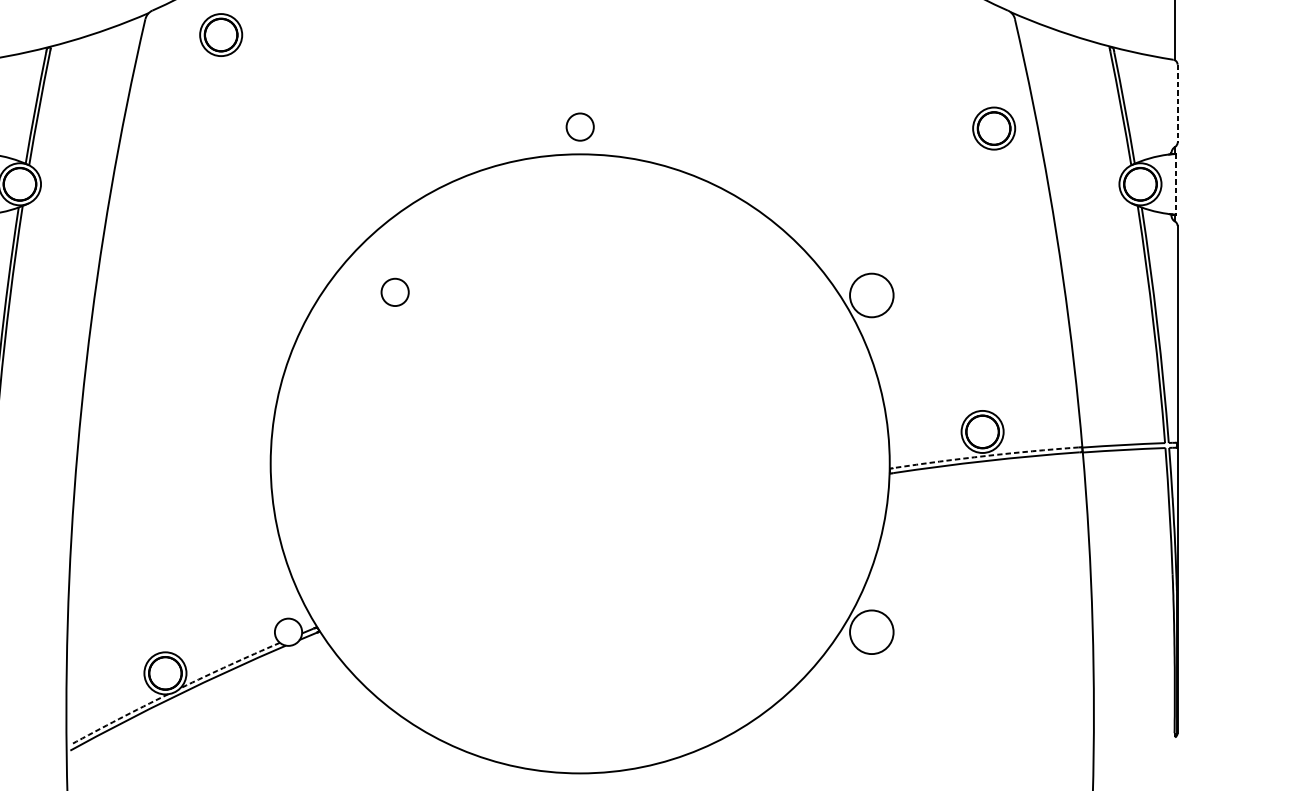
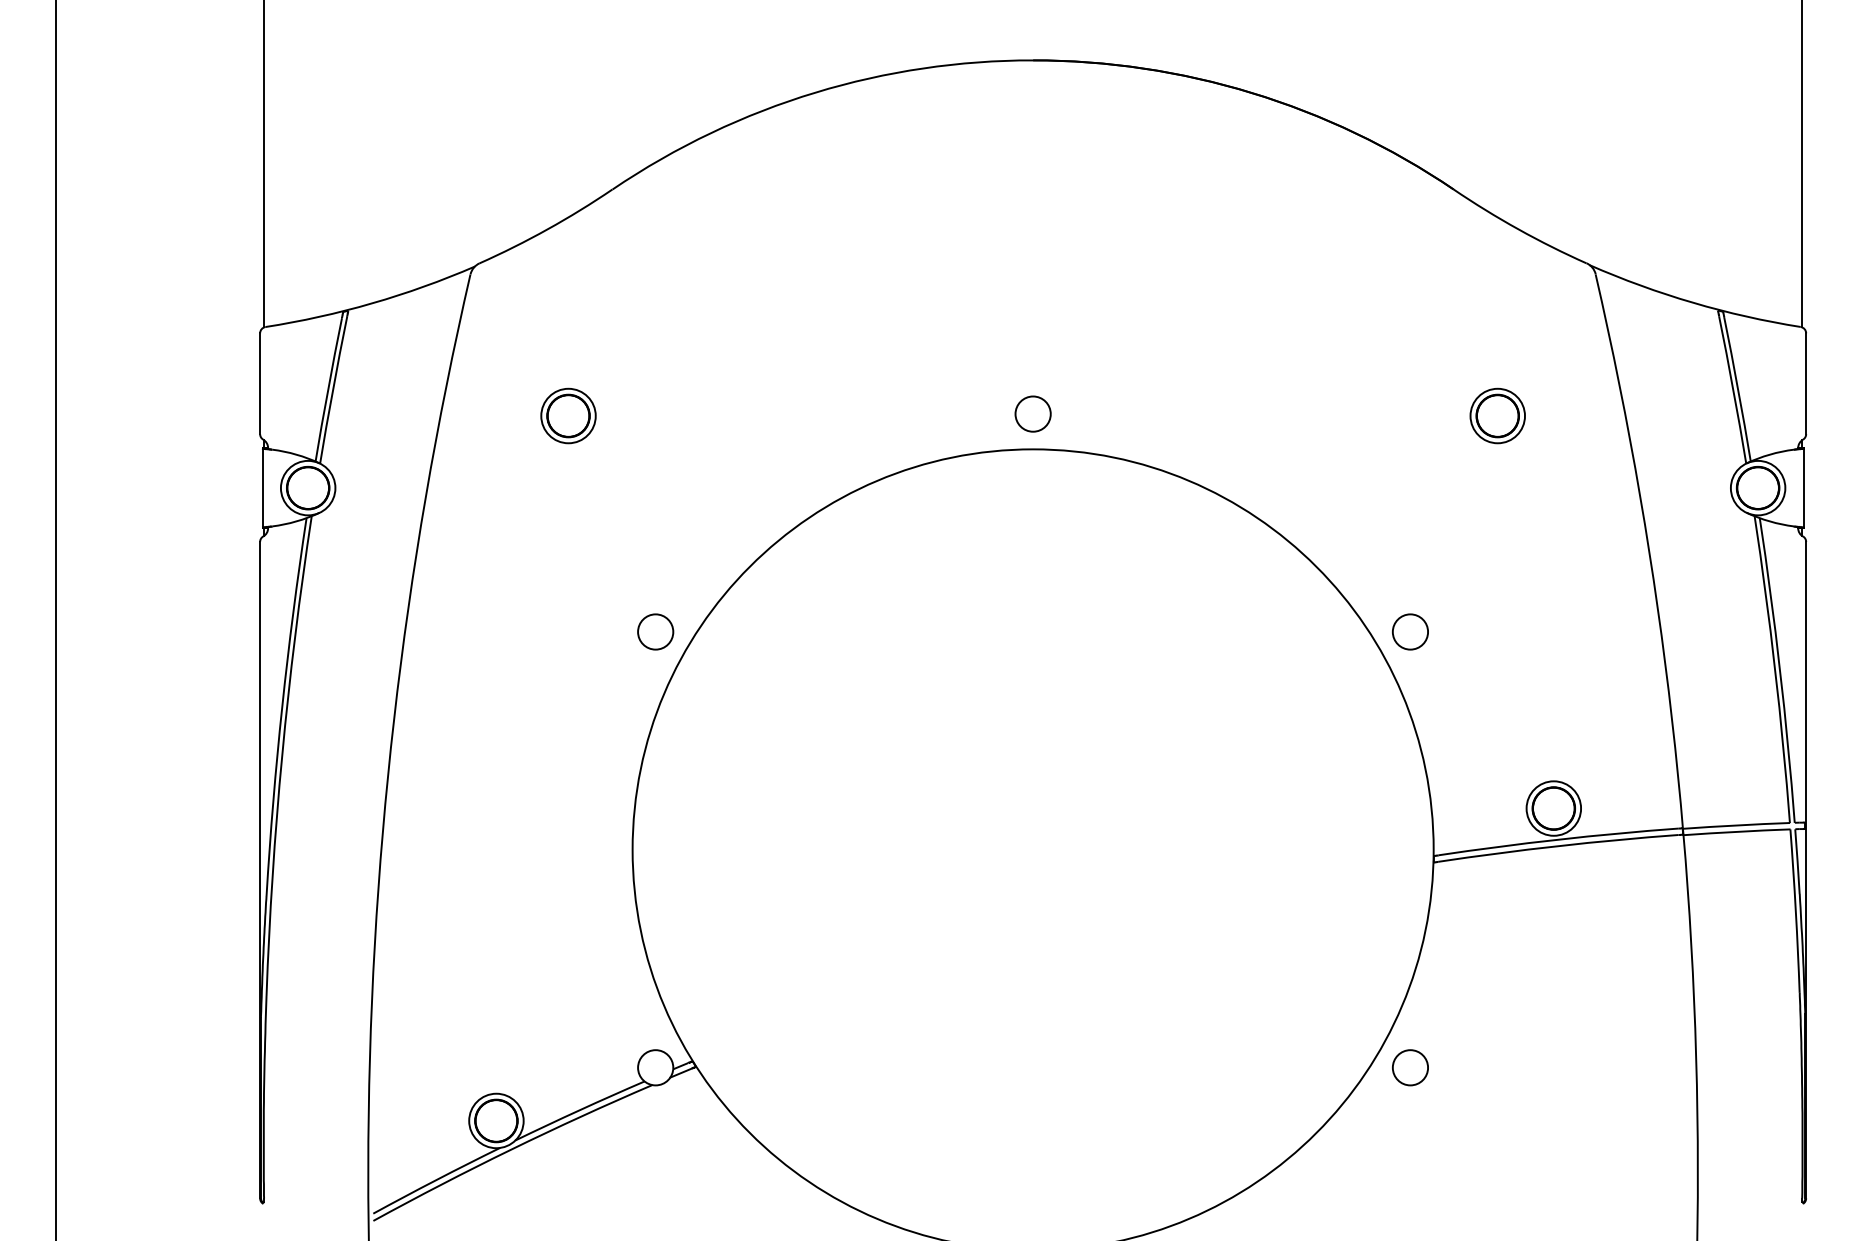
part: (221, 34) -> (568, 415), moved
line: (1177, 104) -> (1806, 384), dashed -> solid
part: (993, 128) -> (1497, 415), moved
line: (1175, 184) -> (1803, 488), dashed -> solid
circle: (395, 292) -> (655, 631), moved
circle: (871, 295) -> (1410, 631), size x0.62
arc: (986, 455) -> (1558, 839), dashed -> solid
circle: (871, 632) -> (1410, 1067), size x0.62
arc: (229, 665) -> (579, 1110), dashed -> solid
arc: (119, 719) -> (436, 1180), dashed -> solid

